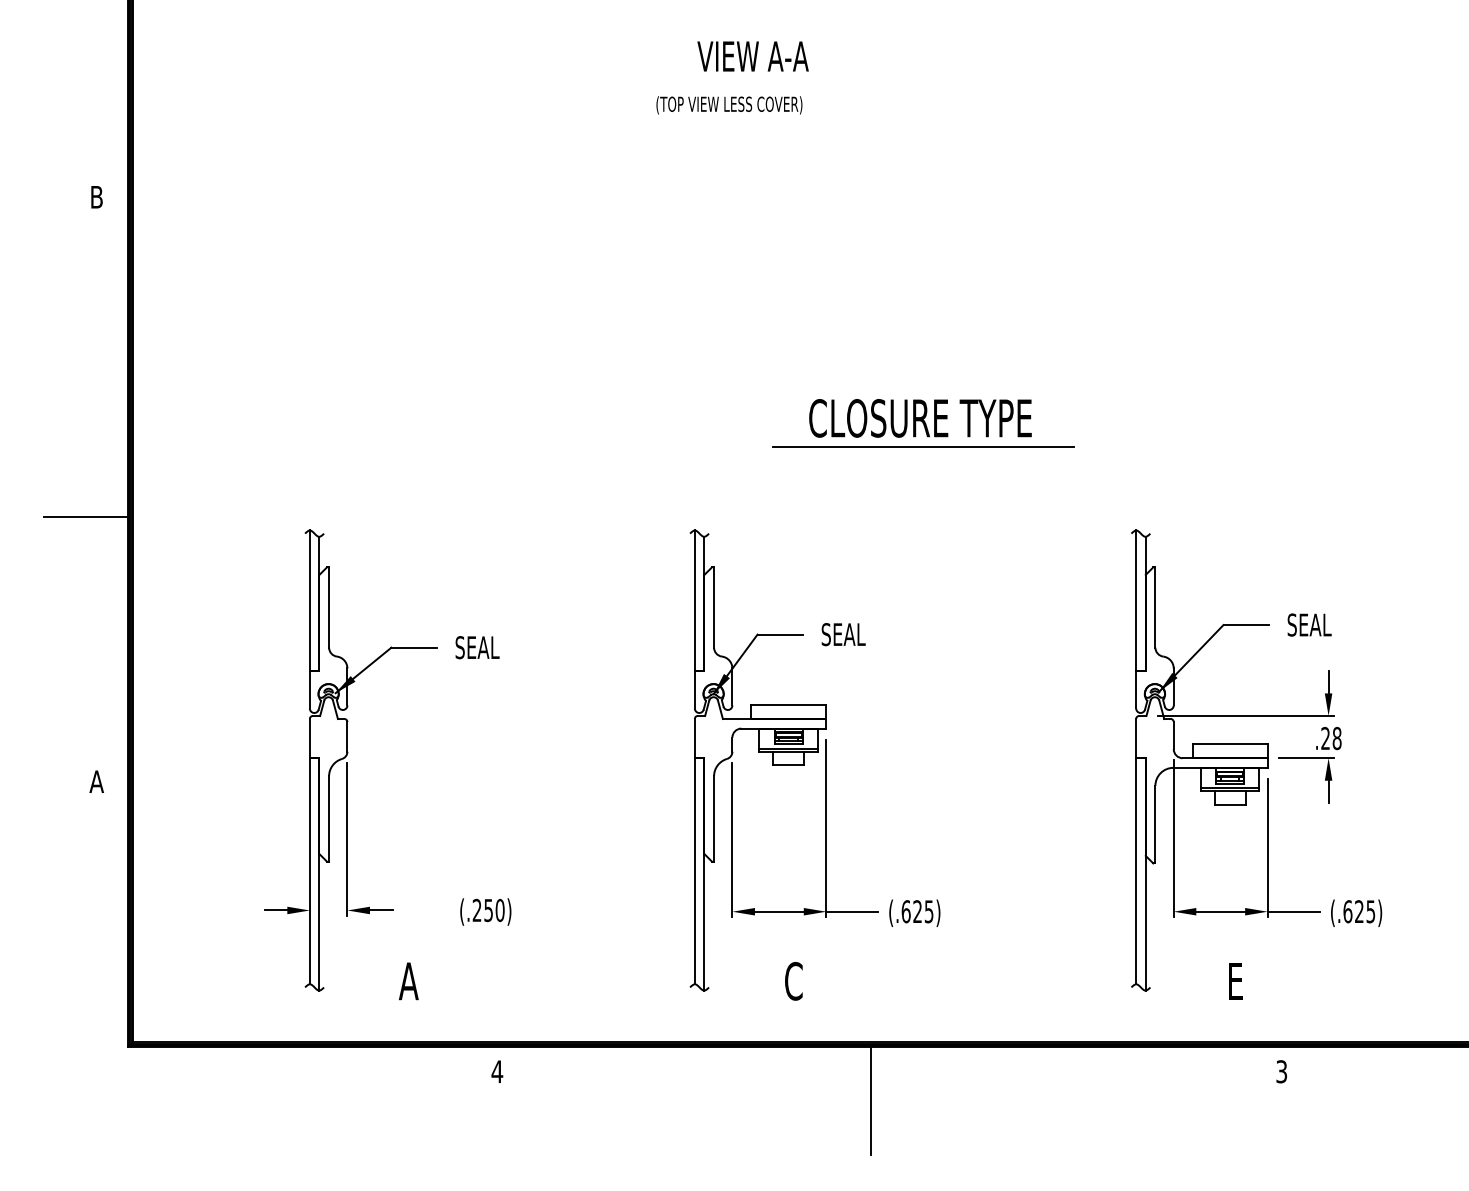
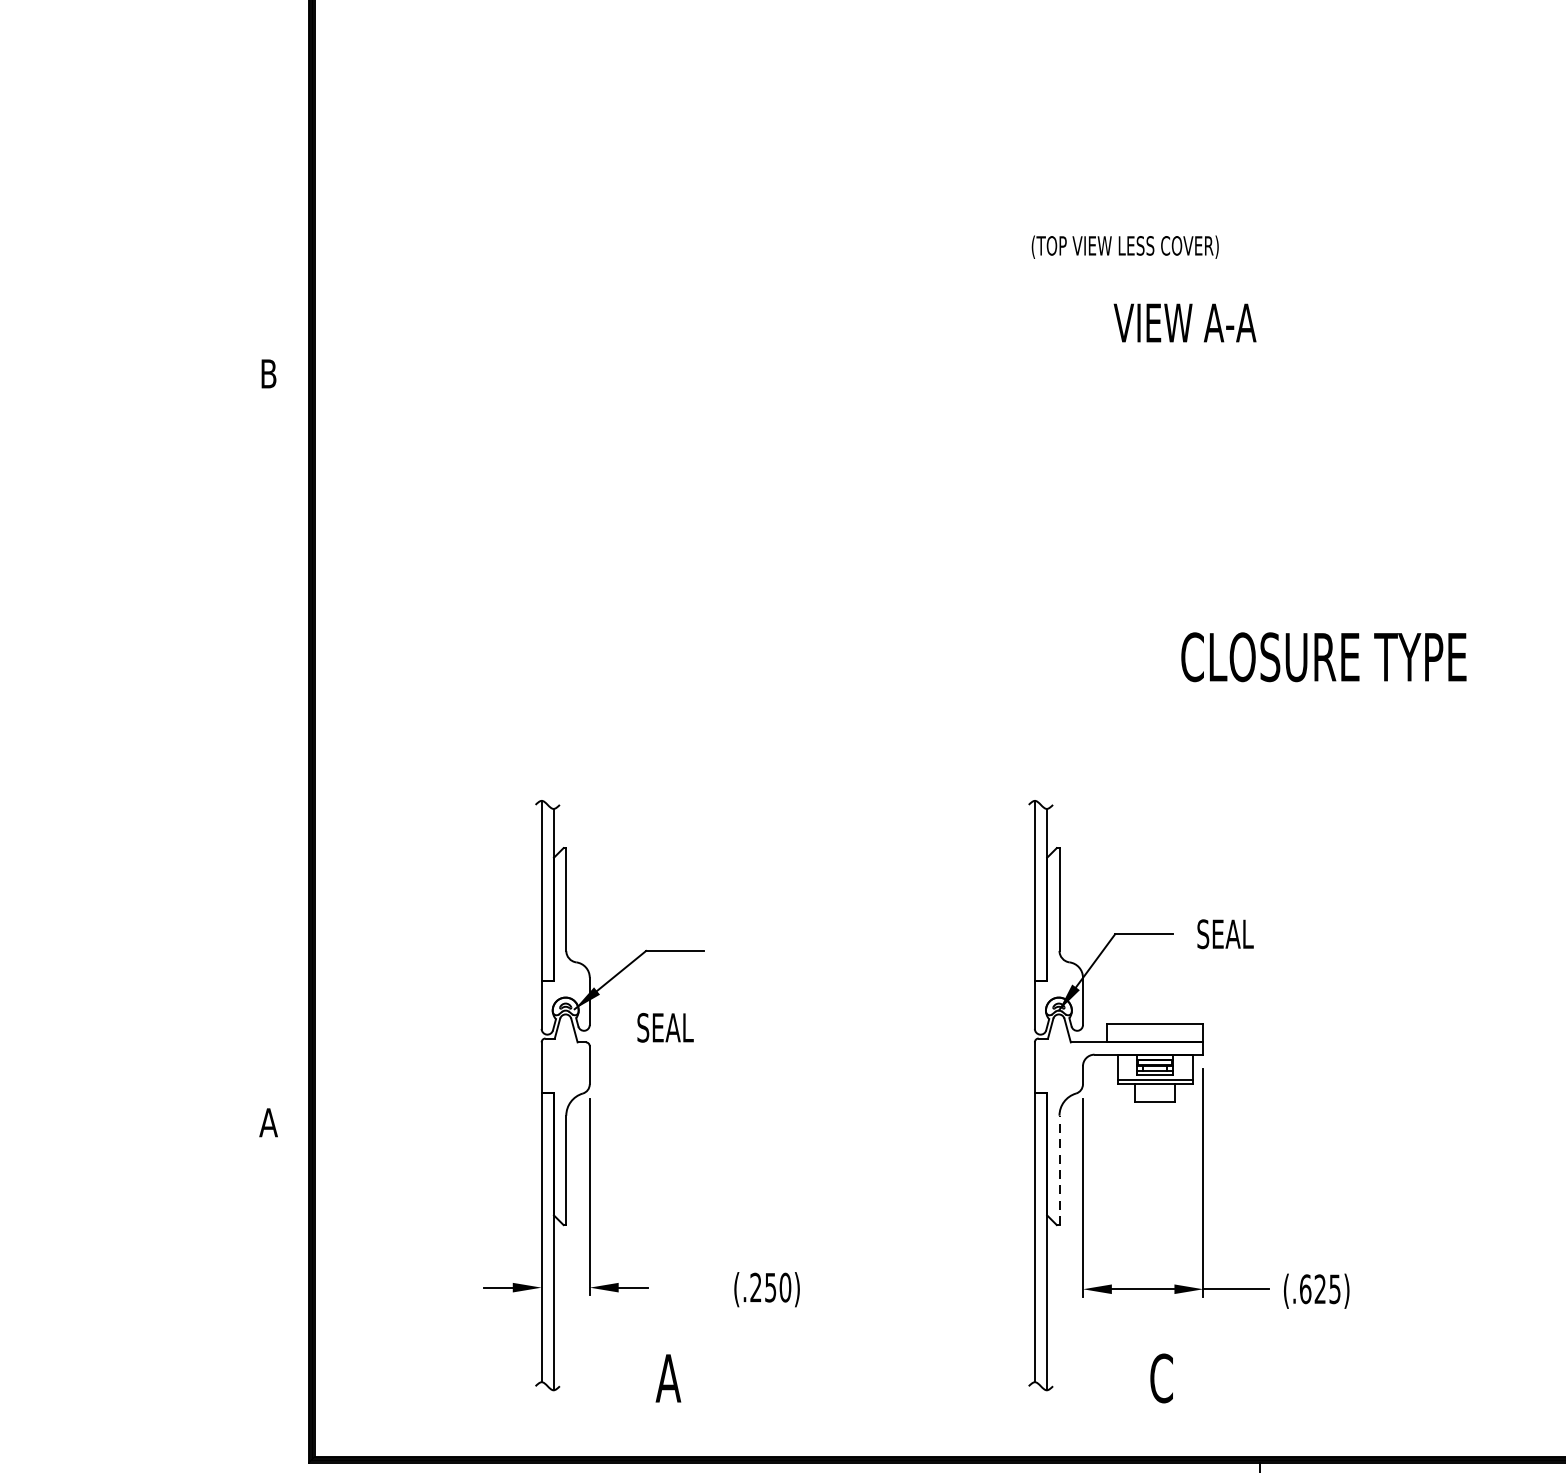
text: (752, 56) -> (1184, 323), moved
text: (729, 105) -> (1125, 247), moved
line: (923, 446) -> (1327, 693), removed
line: (86, 516) -> (255, 782), removed
text: (477, 647) -> (665, 1027), moved
line: (714, 818) -> (1060, 1169), solid -> dashed

